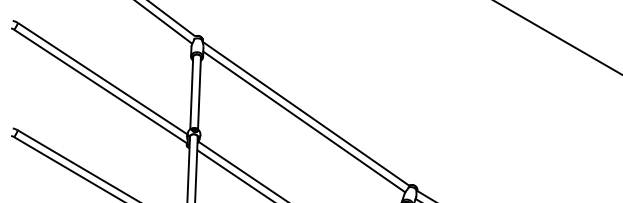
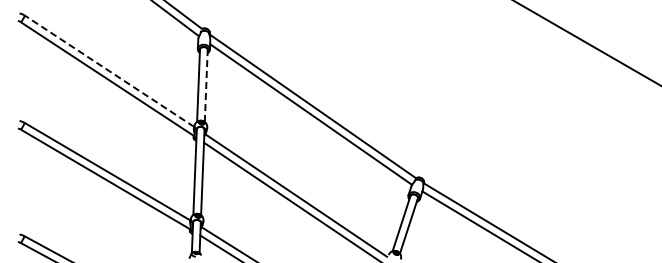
line: (102, 78) -> (109, 71), solid -> dashed
line: (199, 92) -> (206, 85), solid -> dashed

